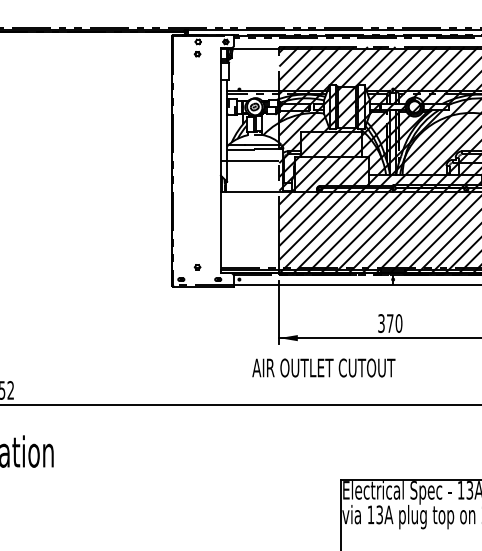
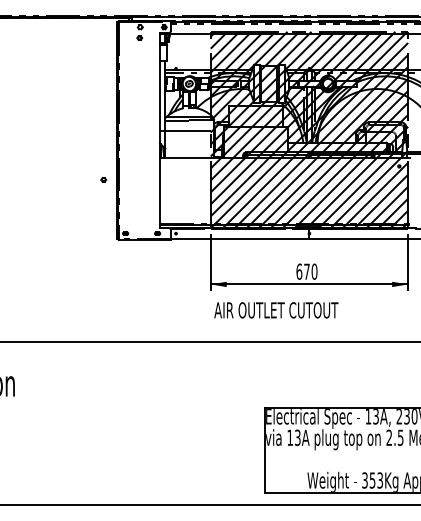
part: (197, 266) -> (103, 179), moved
text: (381, 323) -> (299, 271), 370 -> 670
text: (324, 368) -> (276, 310), moved

